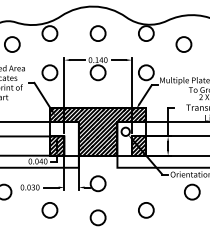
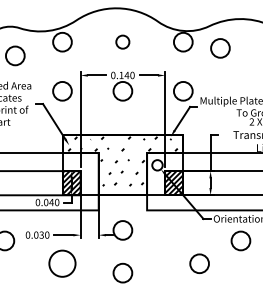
circle: (97, 33) -> (122, 42), size x0.7
circle: (183, 44) -> (219, 48), moved
hatch: (97, 131) -> (122, 164), removed
circle: (49, 210) -> (61, 263), size x1.4
circle: (146, 210) -> (199, 263), moved

